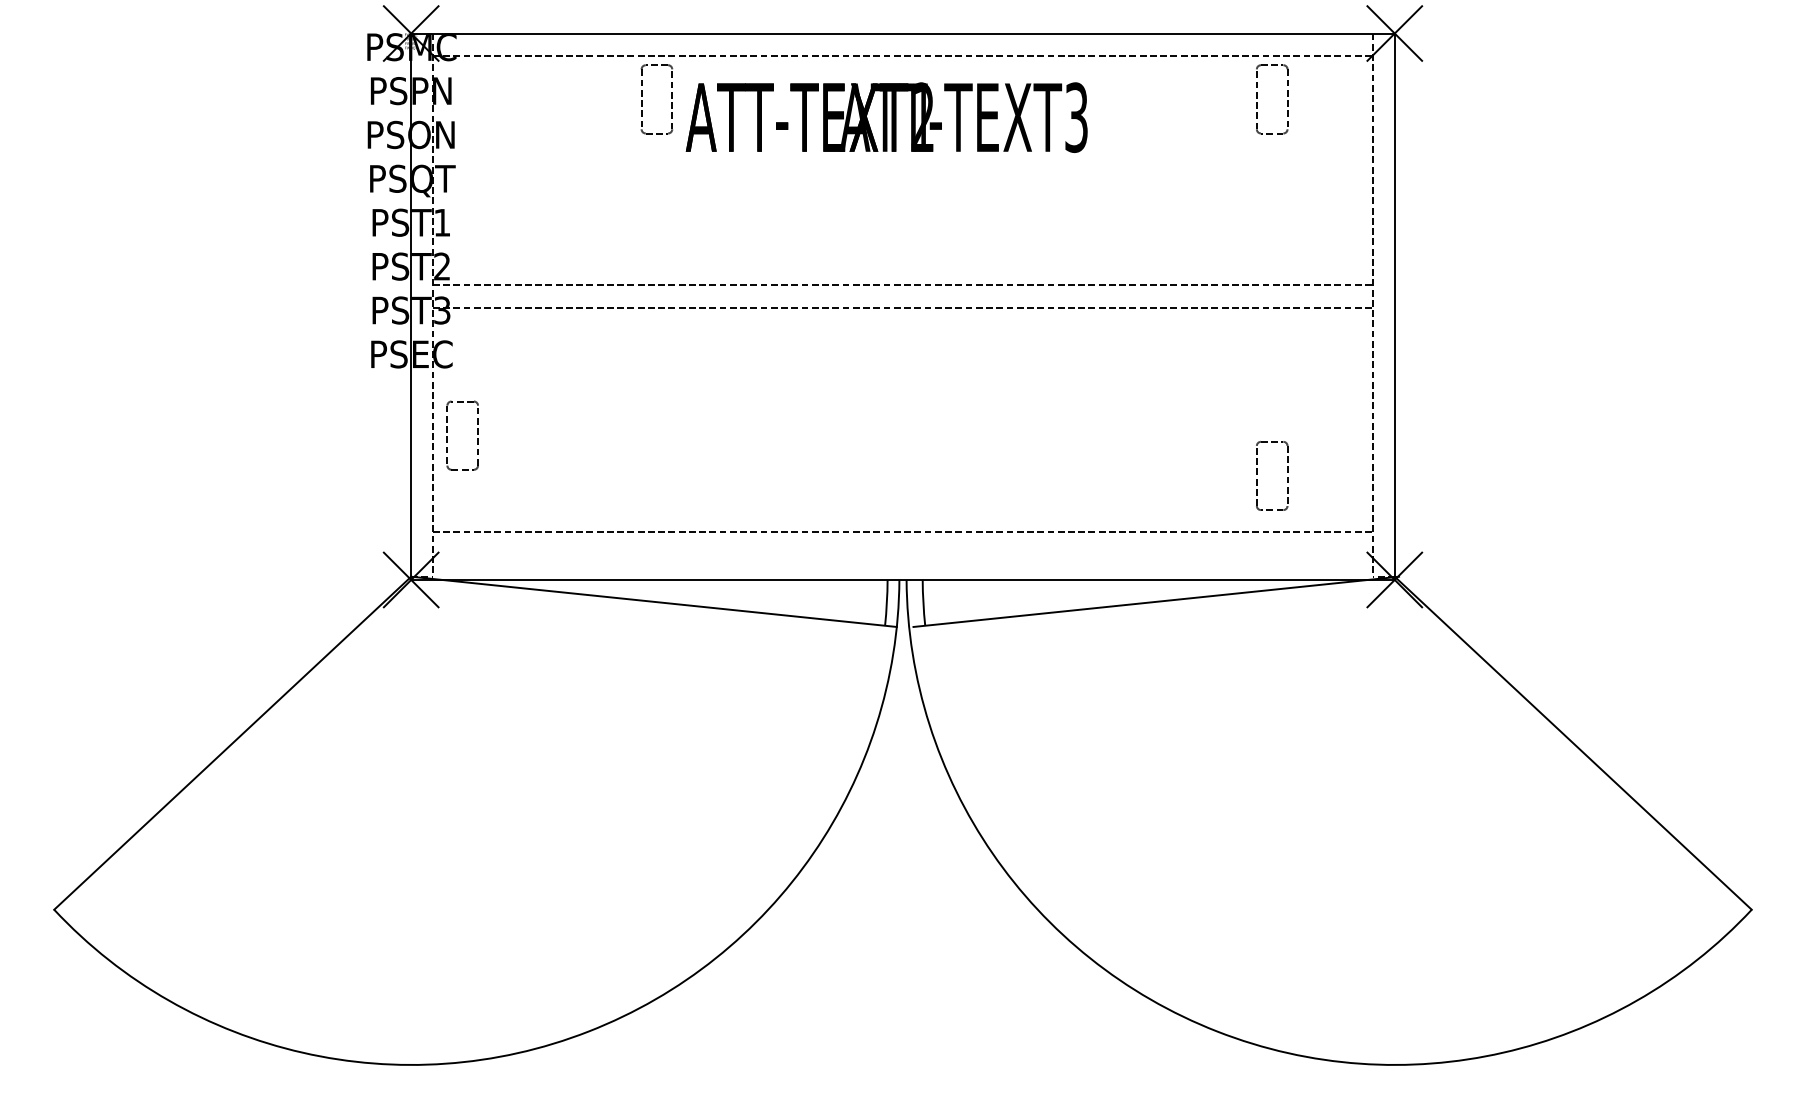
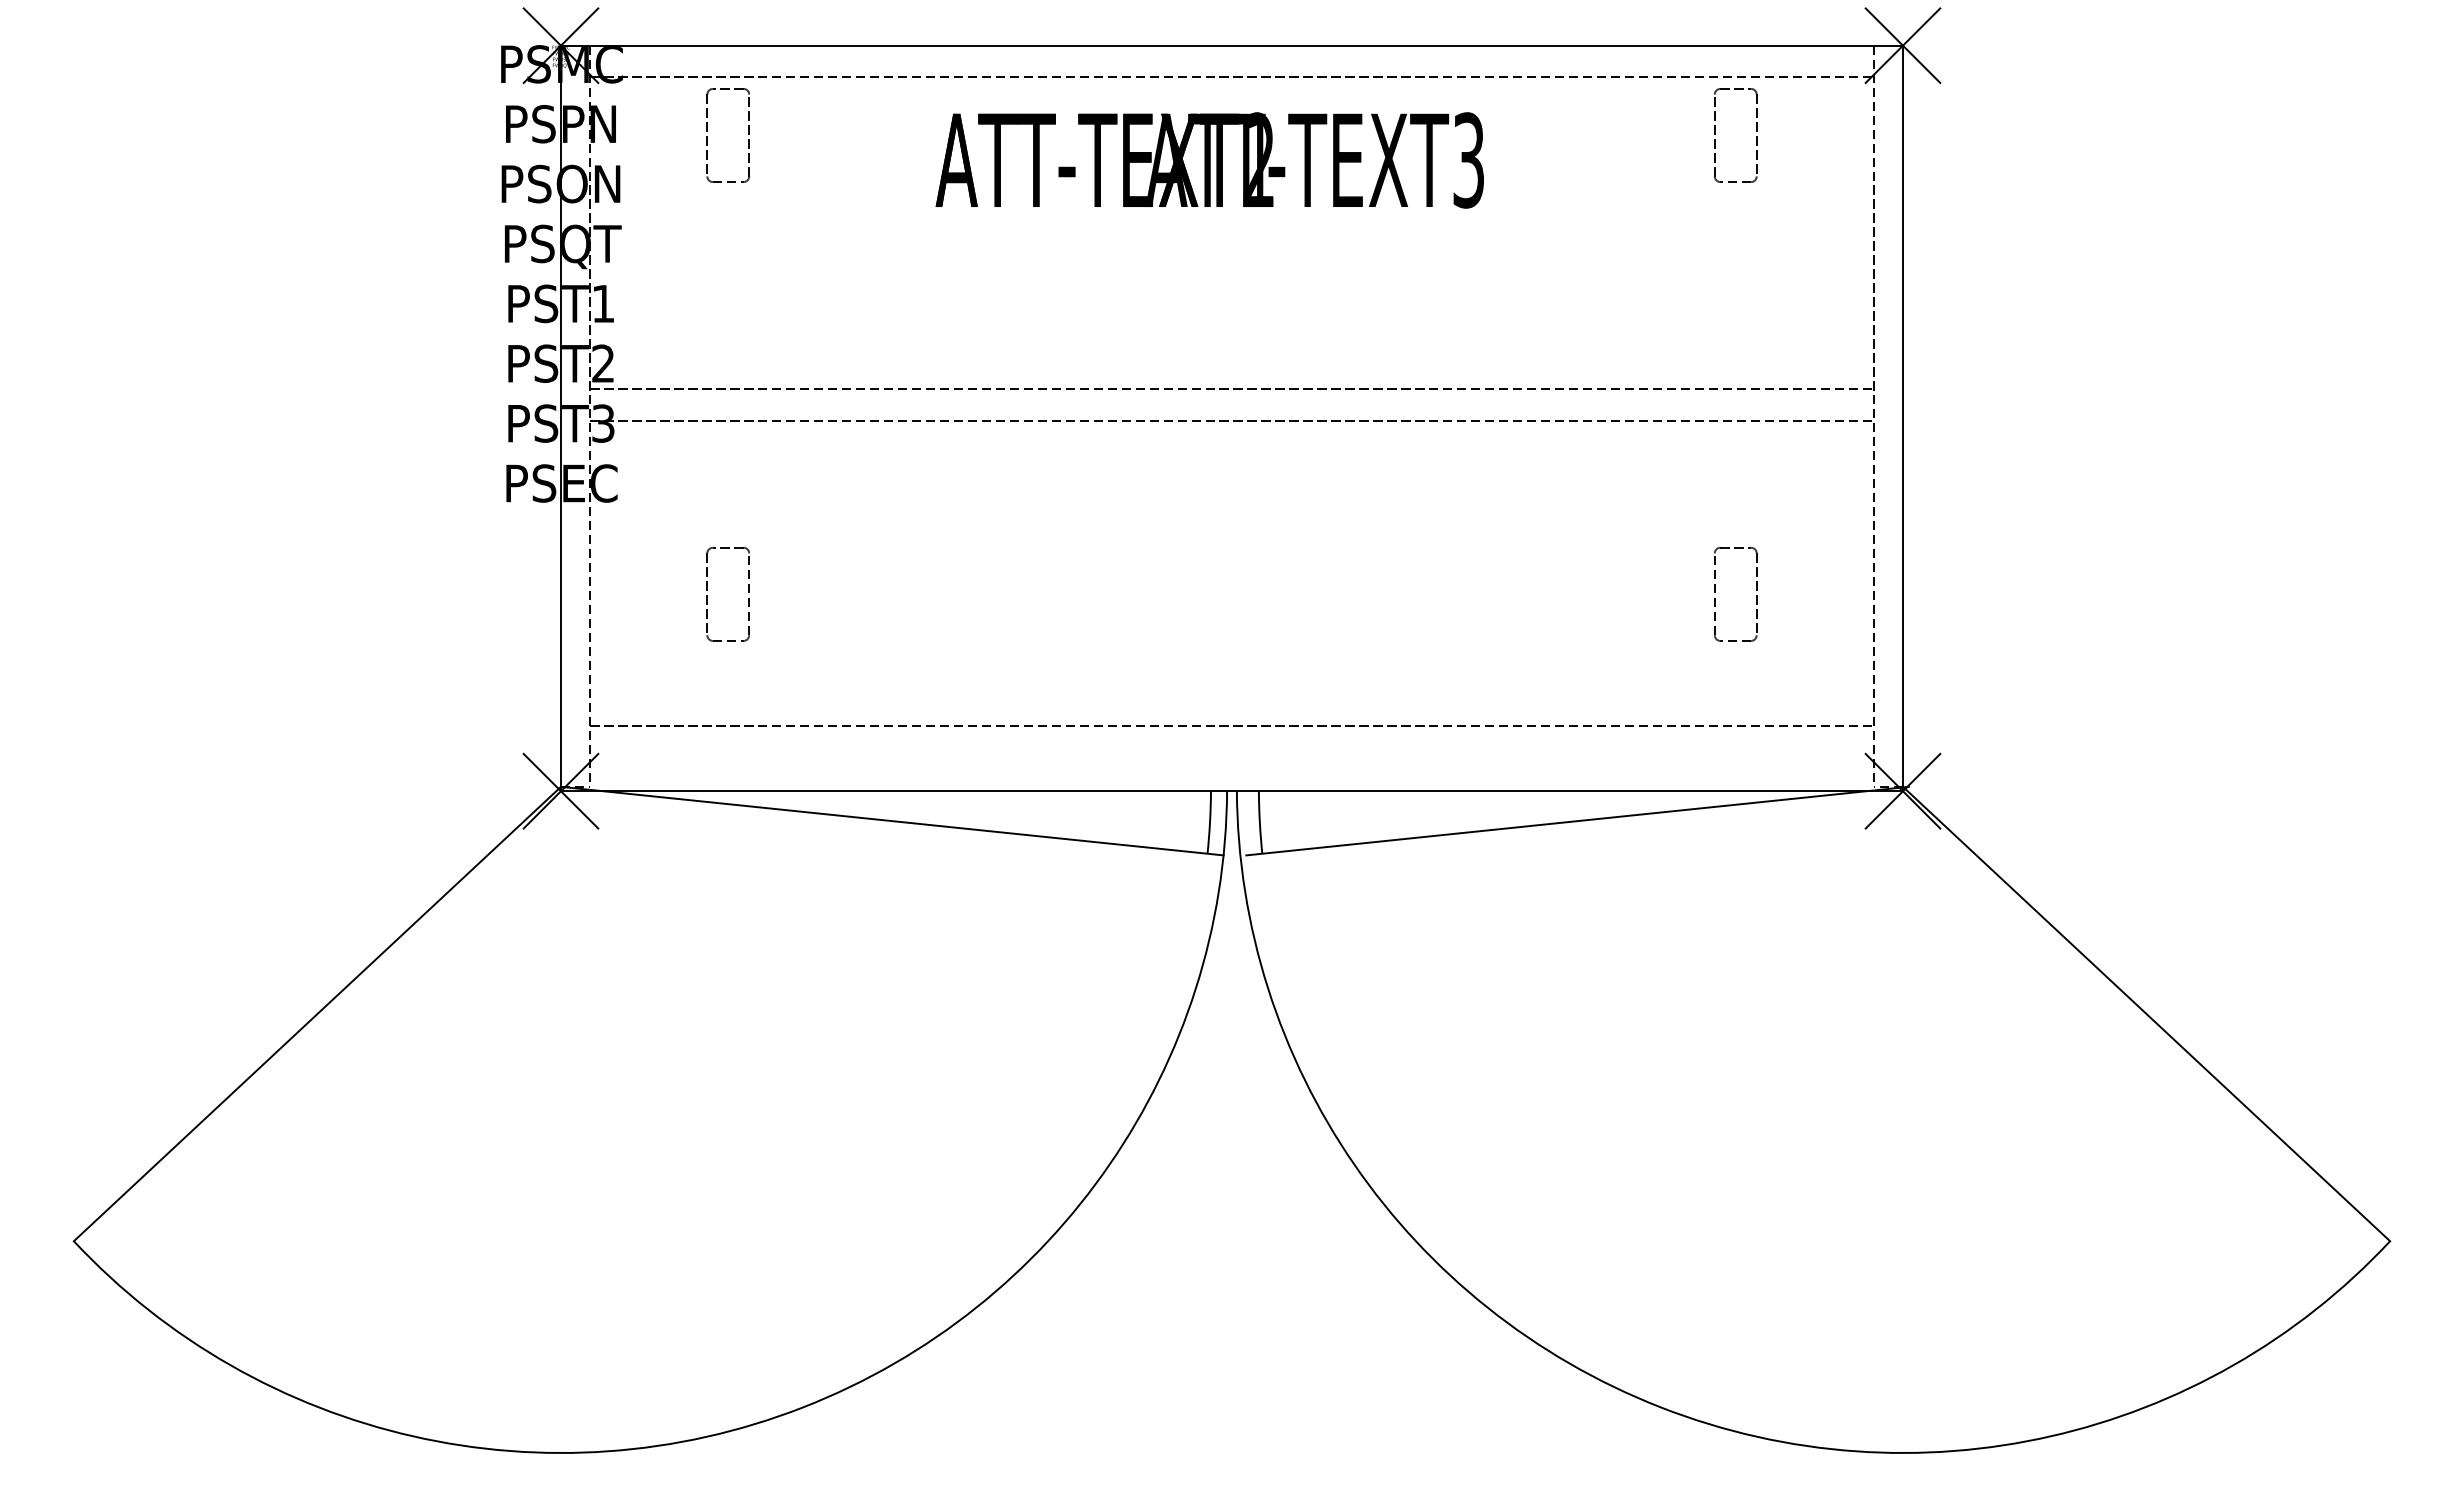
part: (641, 100) -> (707, 136), moved
part: (447, 436) -> (707, 595), moved
part: (1257, 474) -> (1715, 592), moved

